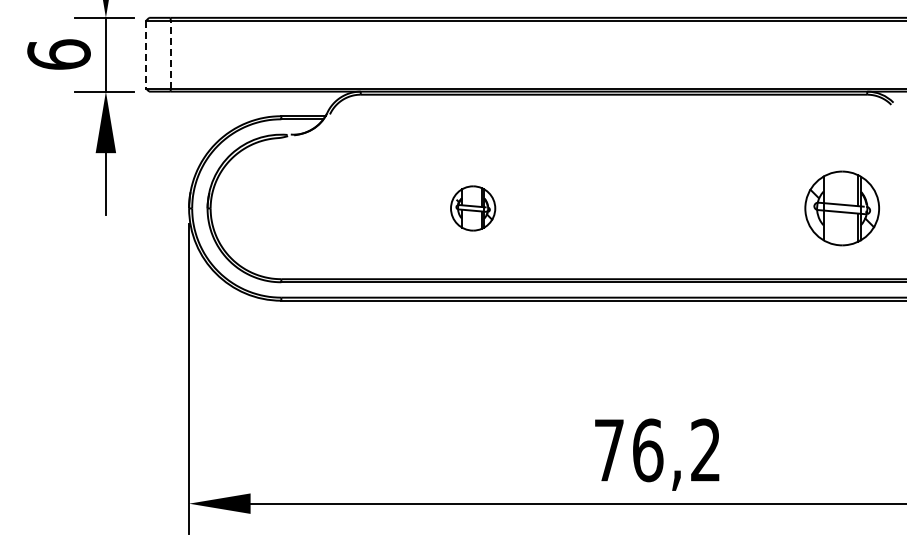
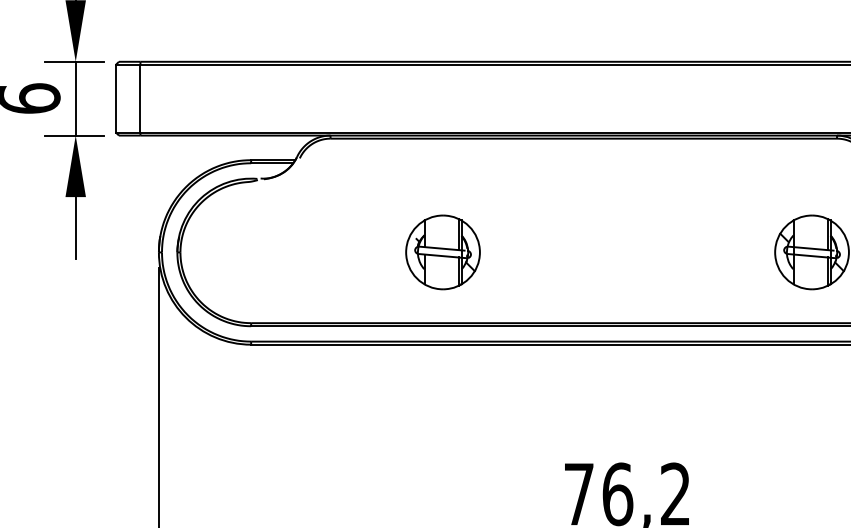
line: (146, 54) -> (116, 98), dashed -> solid
line: (170, 54) -> (140, 98), dashed -> solid
part: (472, 208) -> (442, 252), size x1.67

